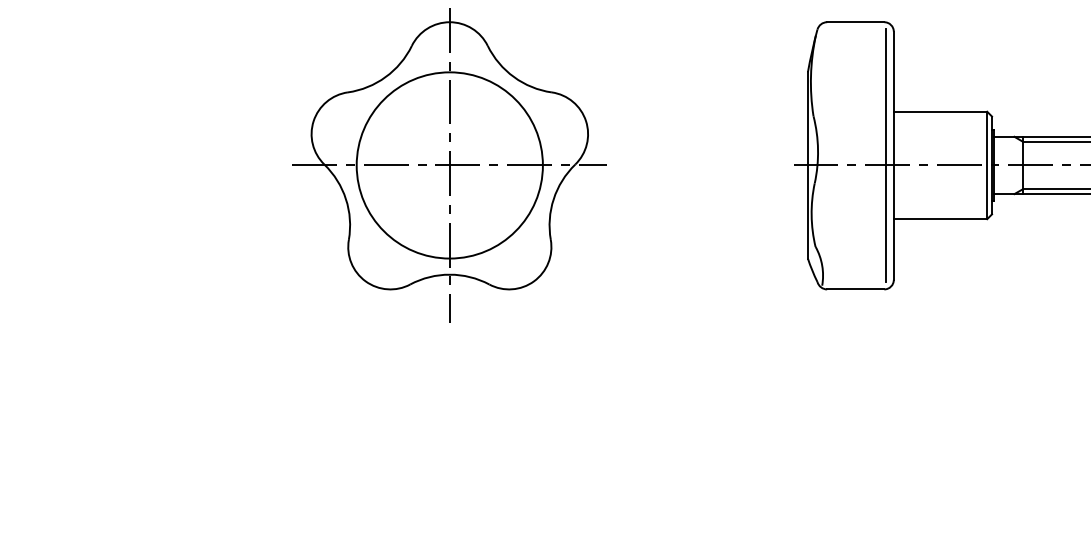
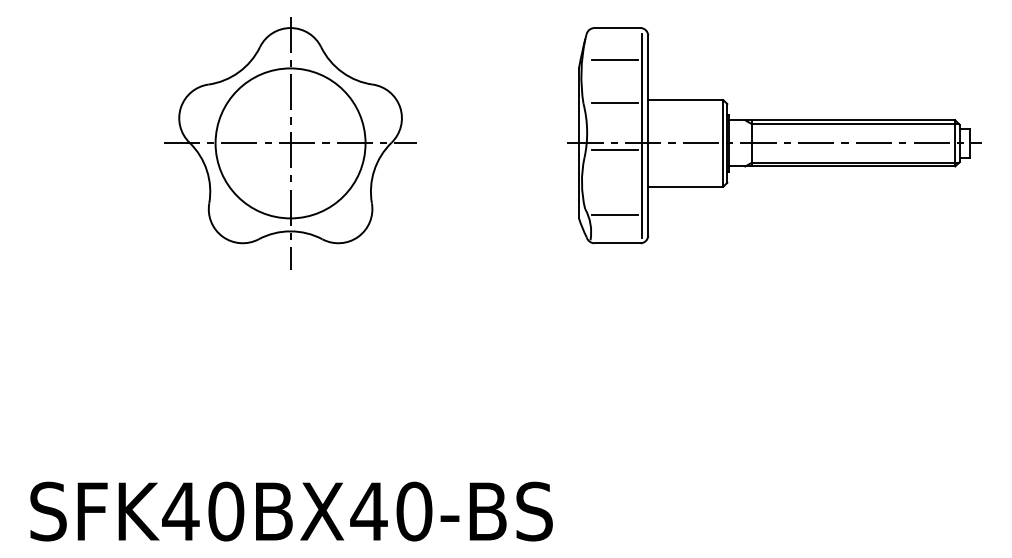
line: (852, 62) -> (614, 60), added
line: (852, 114) -> (614, 102), added
line: (852, 173) -> (614, 149), added
line: (852, 254) -> (614, 215), added

